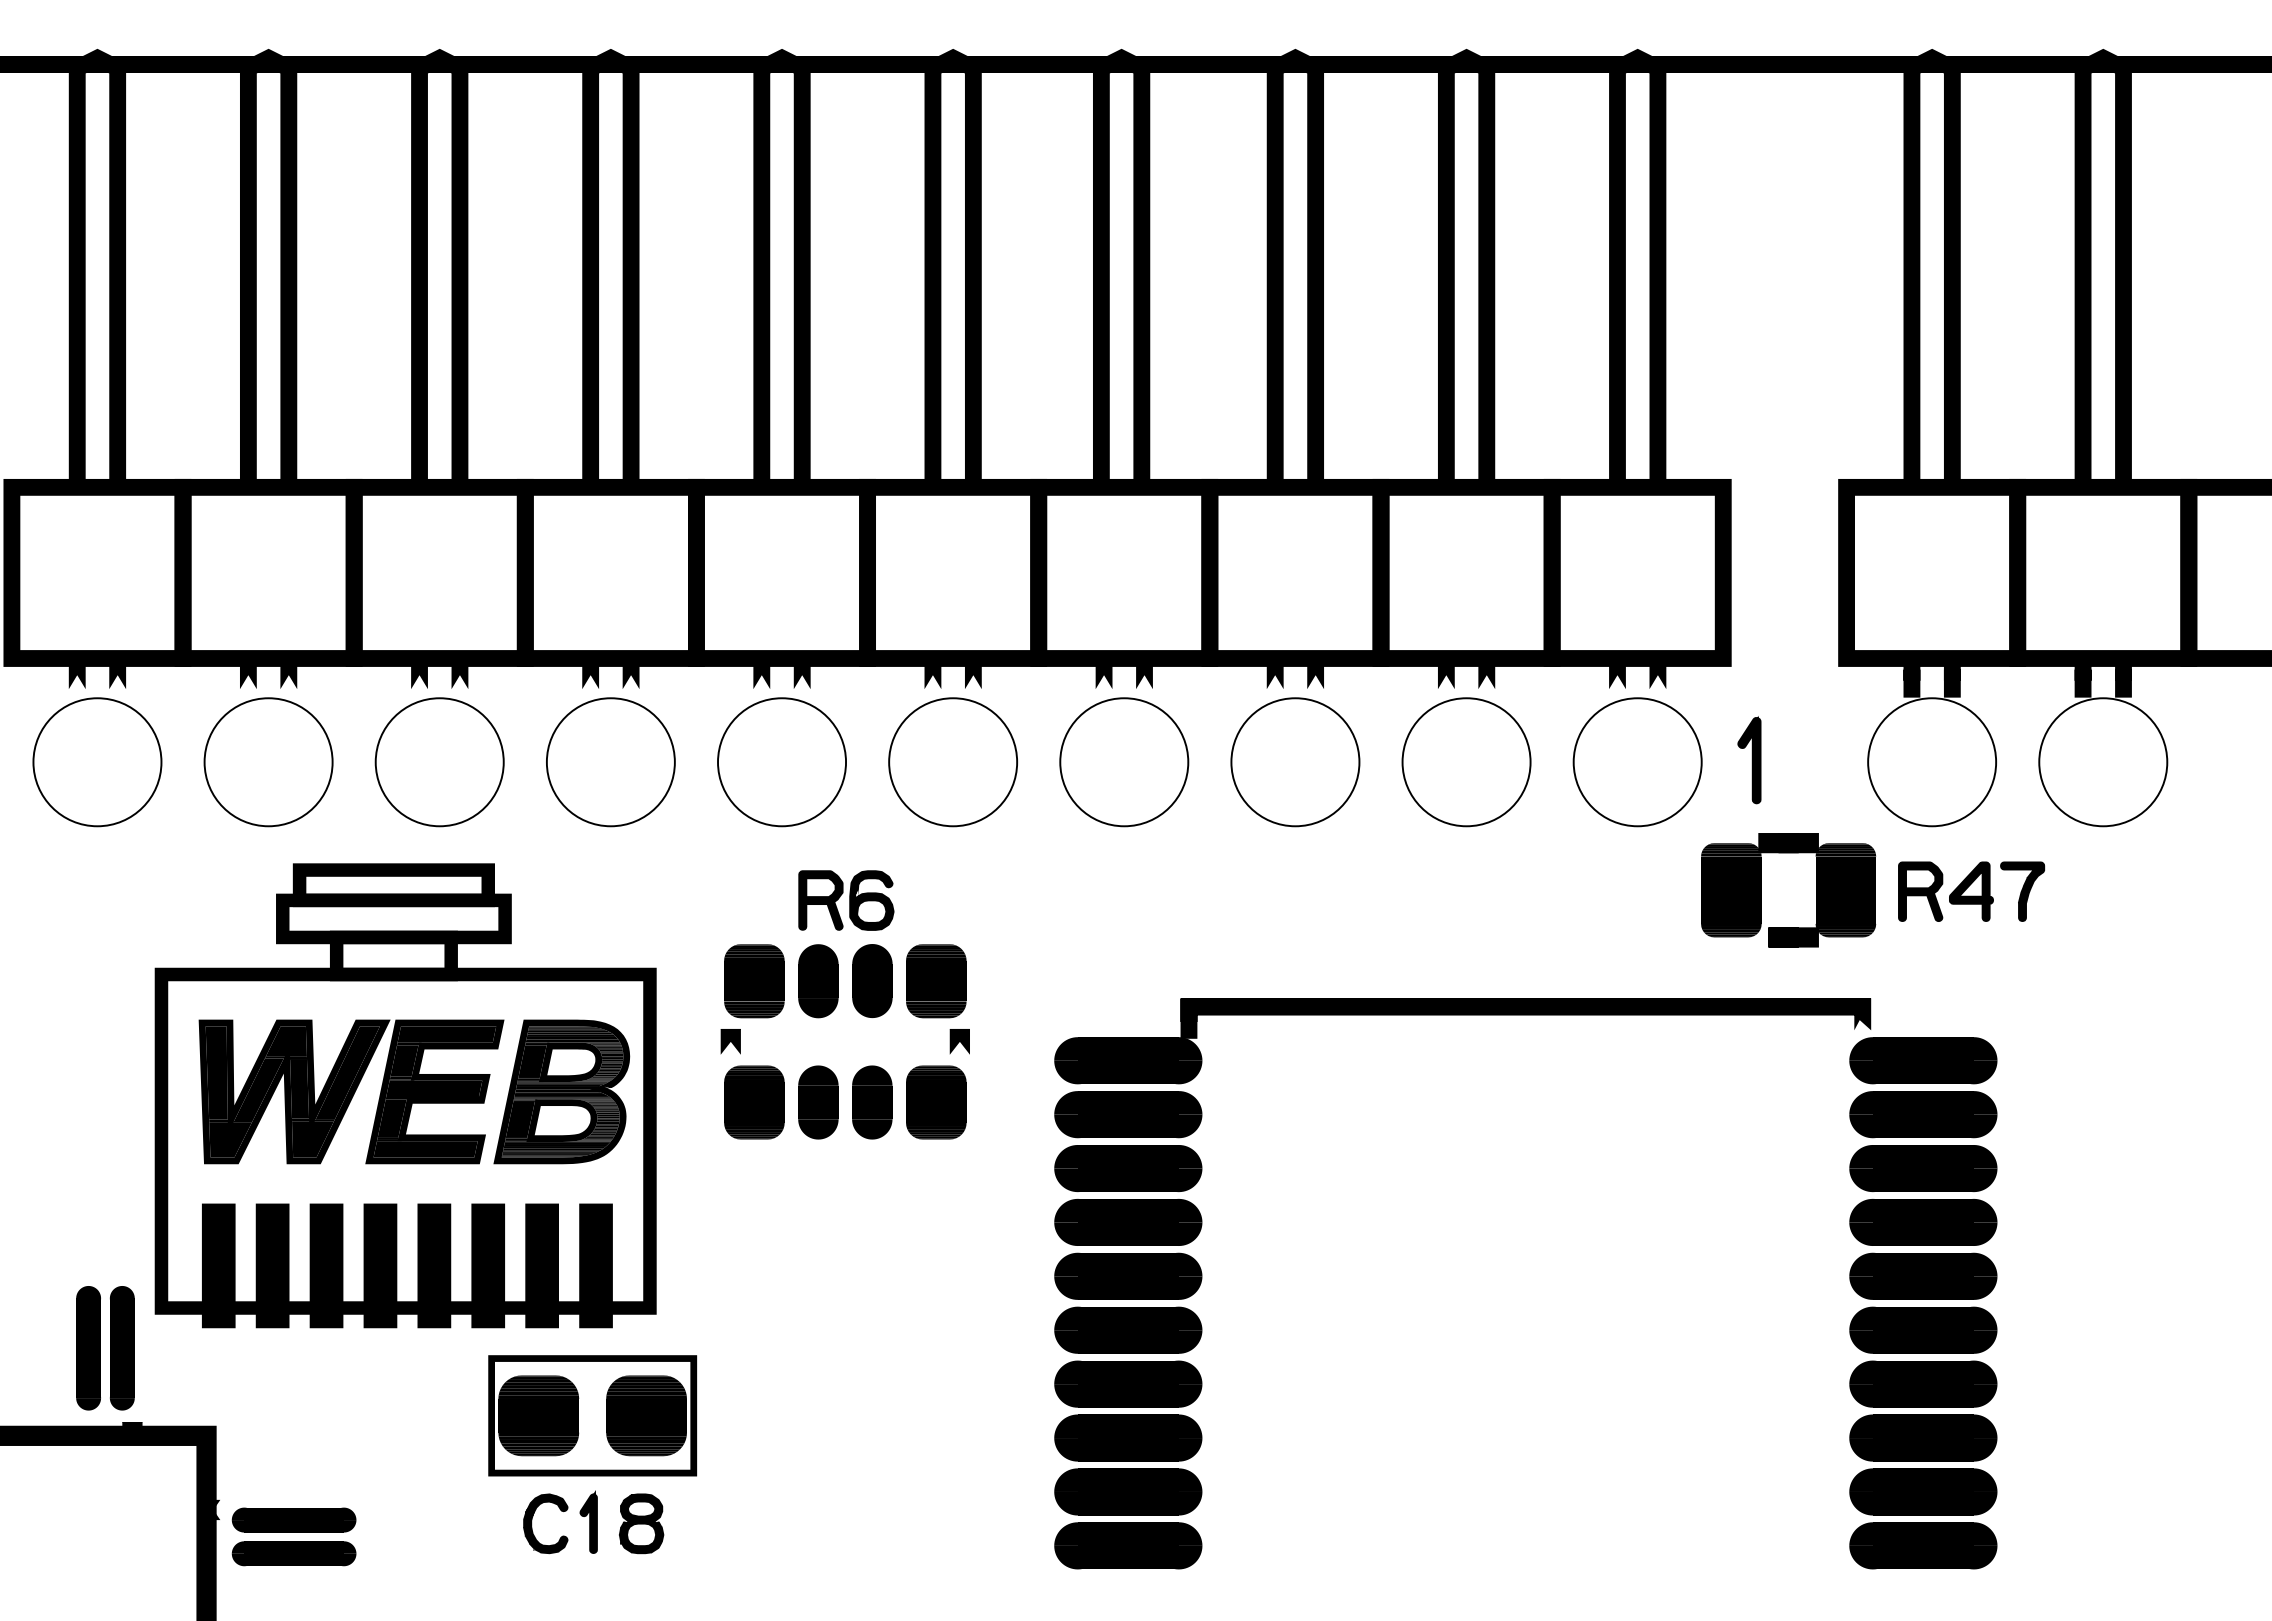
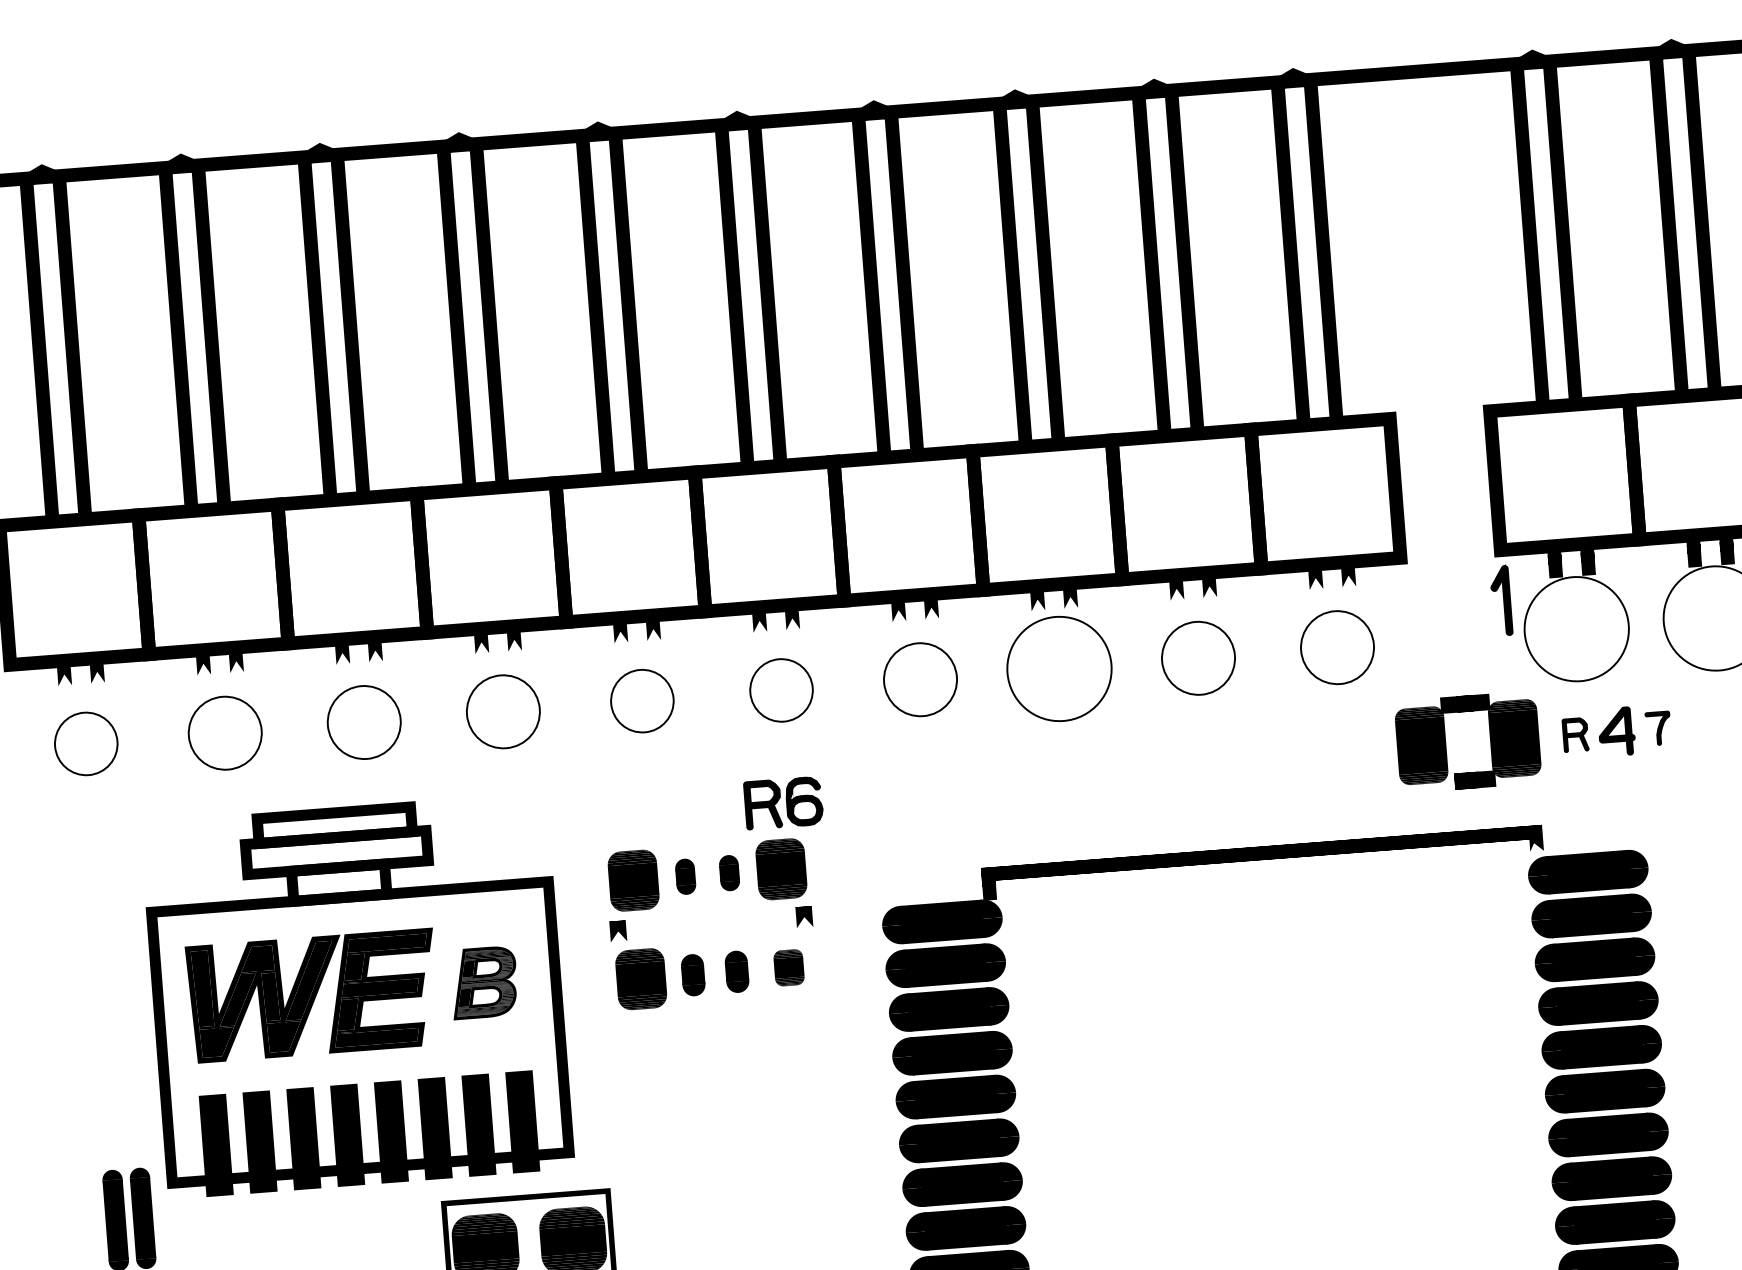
part: (1749, 760) -> (1501, 600), moved
part: (97, 762) -> (86, 744), size x0.6
part: (268, 762) -> (225, 733), size x0.7
part: (439, 762) -> (364, 722), size x0.7
part: (610, 762) -> (503, 711), size x0.7
part: (781, 762) -> (641, 701), size x0.6
part: (953, 762) -> (781, 690), size x0.6
part: (1124, 762) -> (920, 679), size x0.7
part: (1466, 762) -> (1198, 658), size x0.7
part: (1637, 762) -> (1337, 647), size x0.7
part: (1920, 891) -> (1575, 734), size x0.7
part: (2022, 891) -> (1658, 728), size x0.7
part: (846, 900) -> (783, 803), moved
part: (872, 980) -> (729, 872), size x0.6
part: (818, 981) -> (685, 876), size x0.6
part: (561, 1091) -> (483, 982), size x0.6
part: (818, 1102) -> (693, 975), size x0.7
part: (872, 1102) -> (737, 971), size x0.7
part: (936, 1102) -> (789, 967), size x0.6

